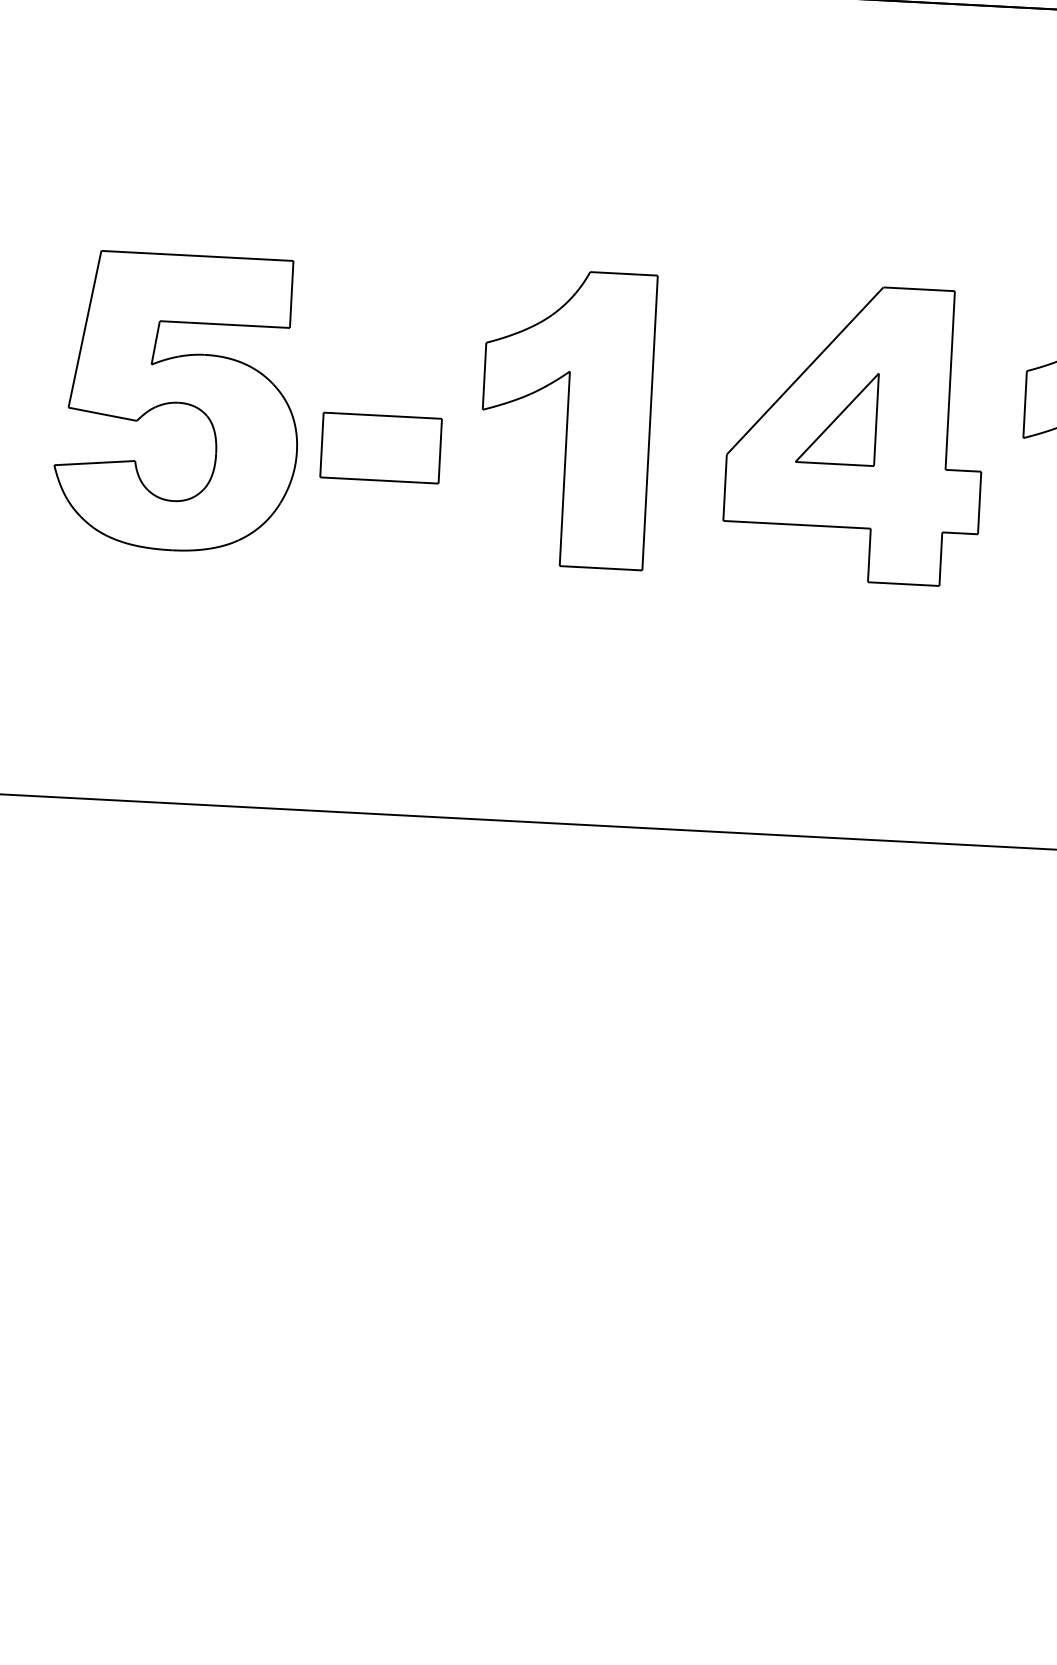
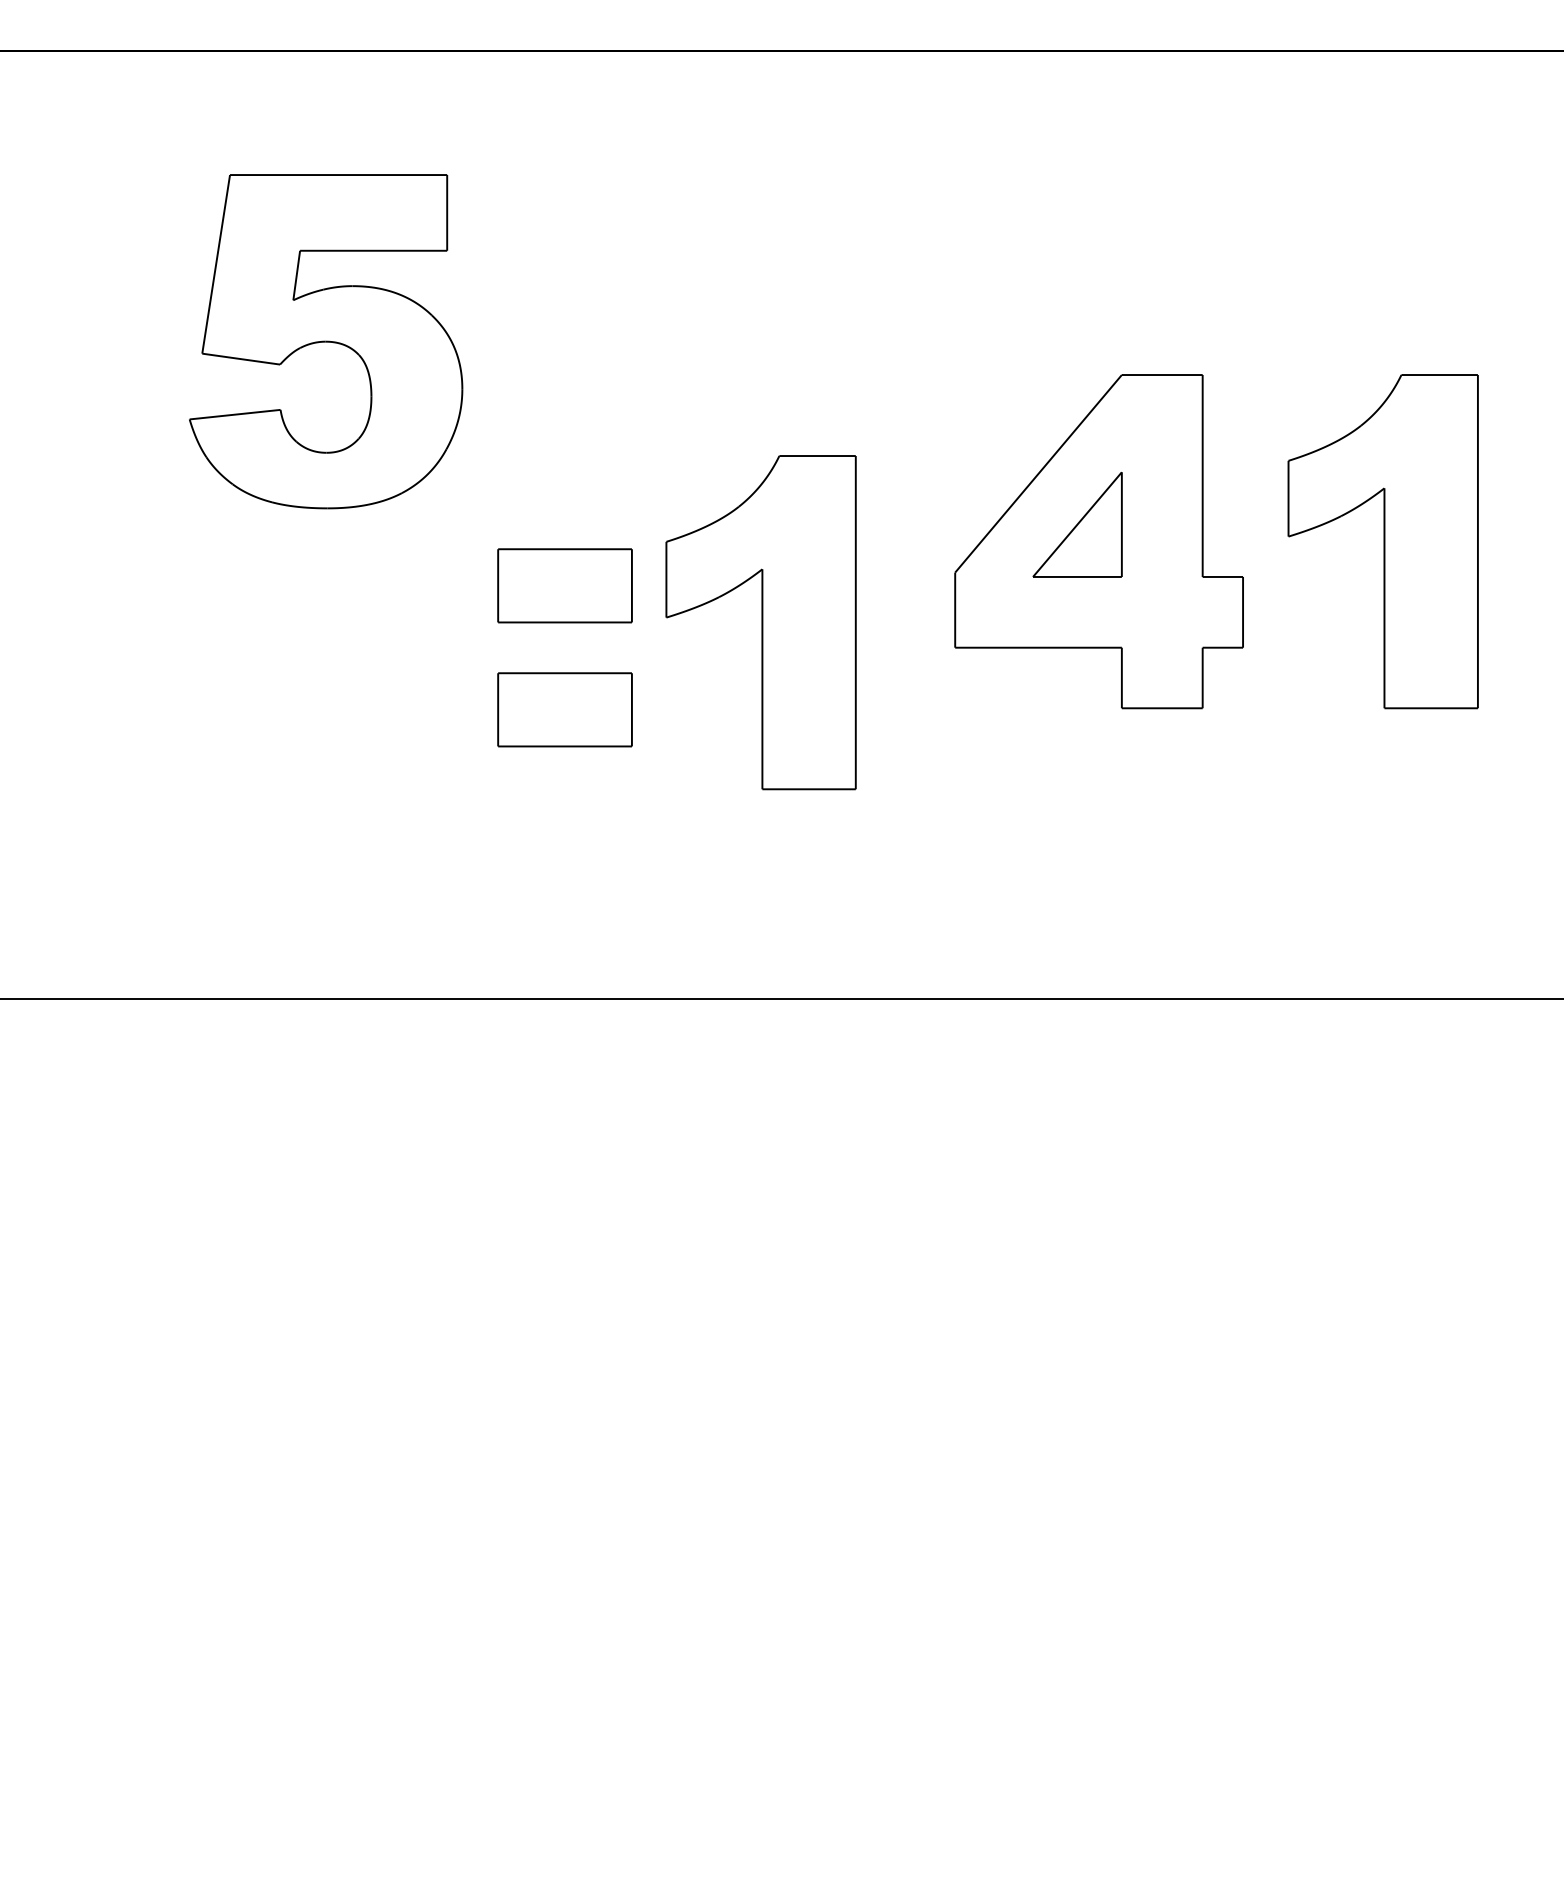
part: (178, 402) -> (326, 341), moved
part: (565, 418) -> (760, 622), moved
part: (374, 557) -> (564, 709), added

